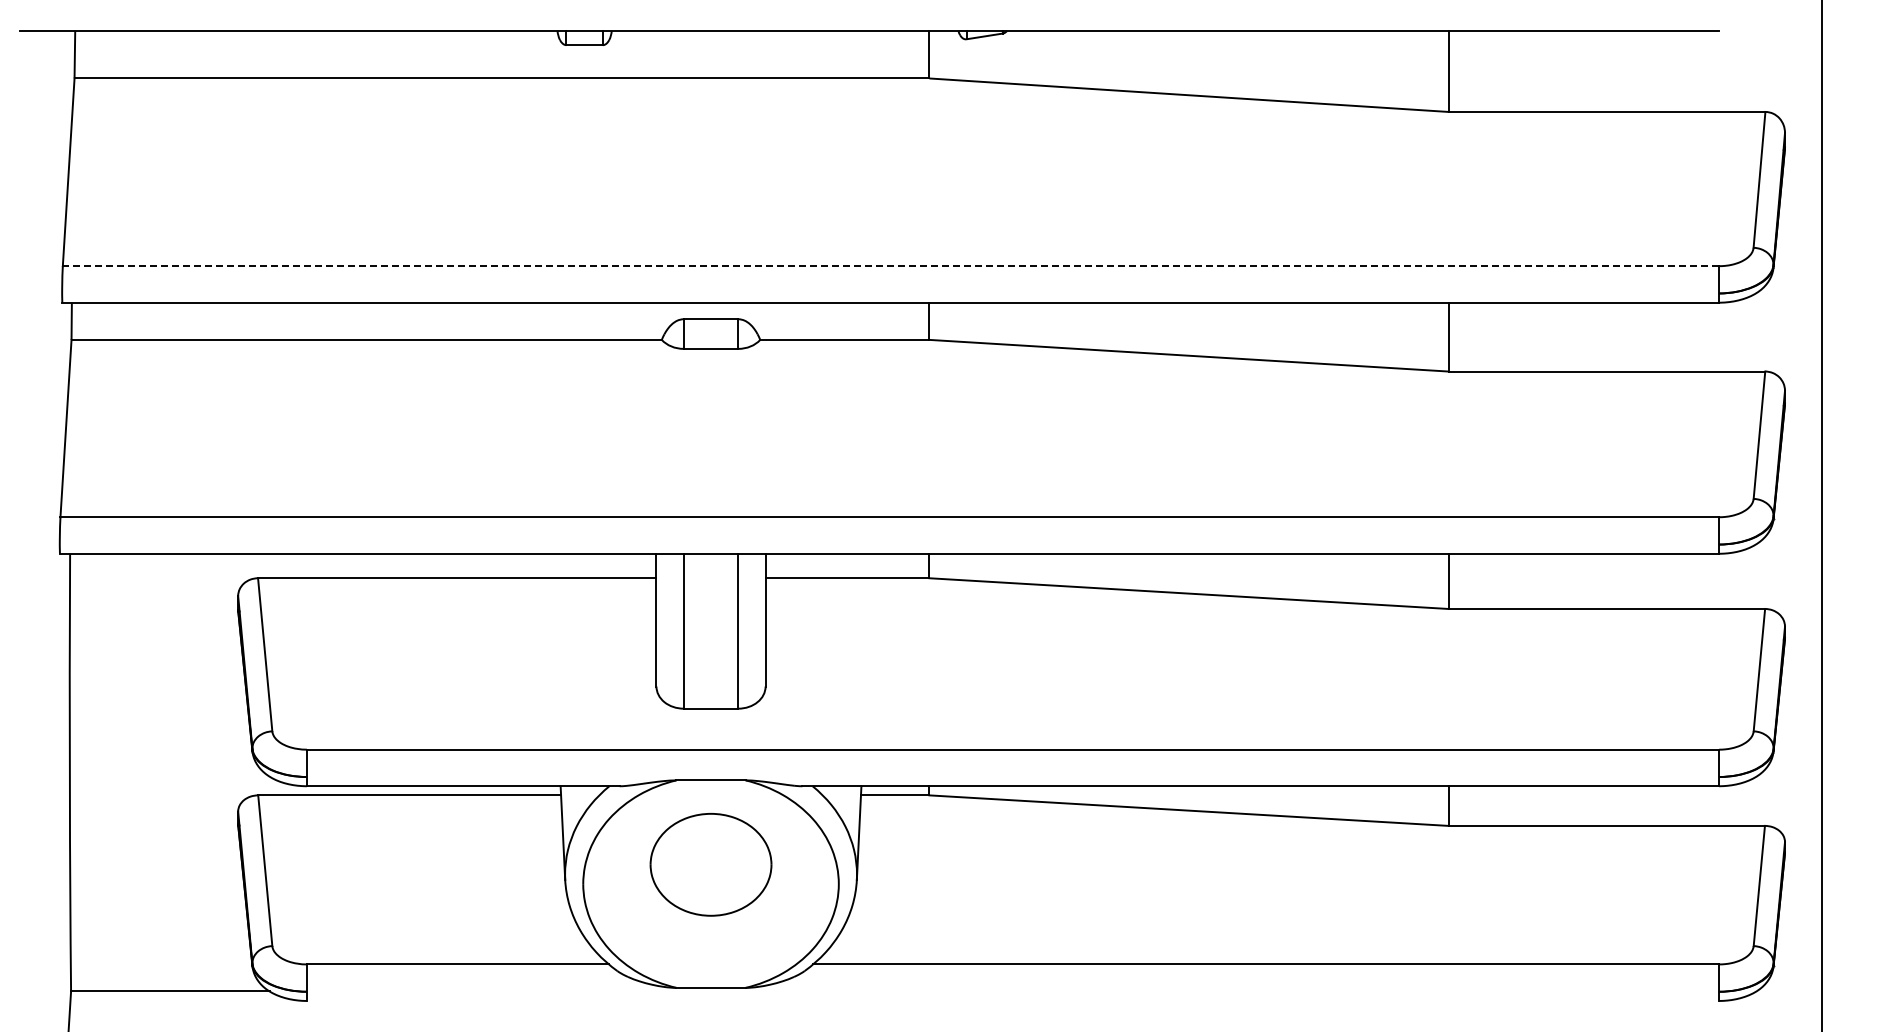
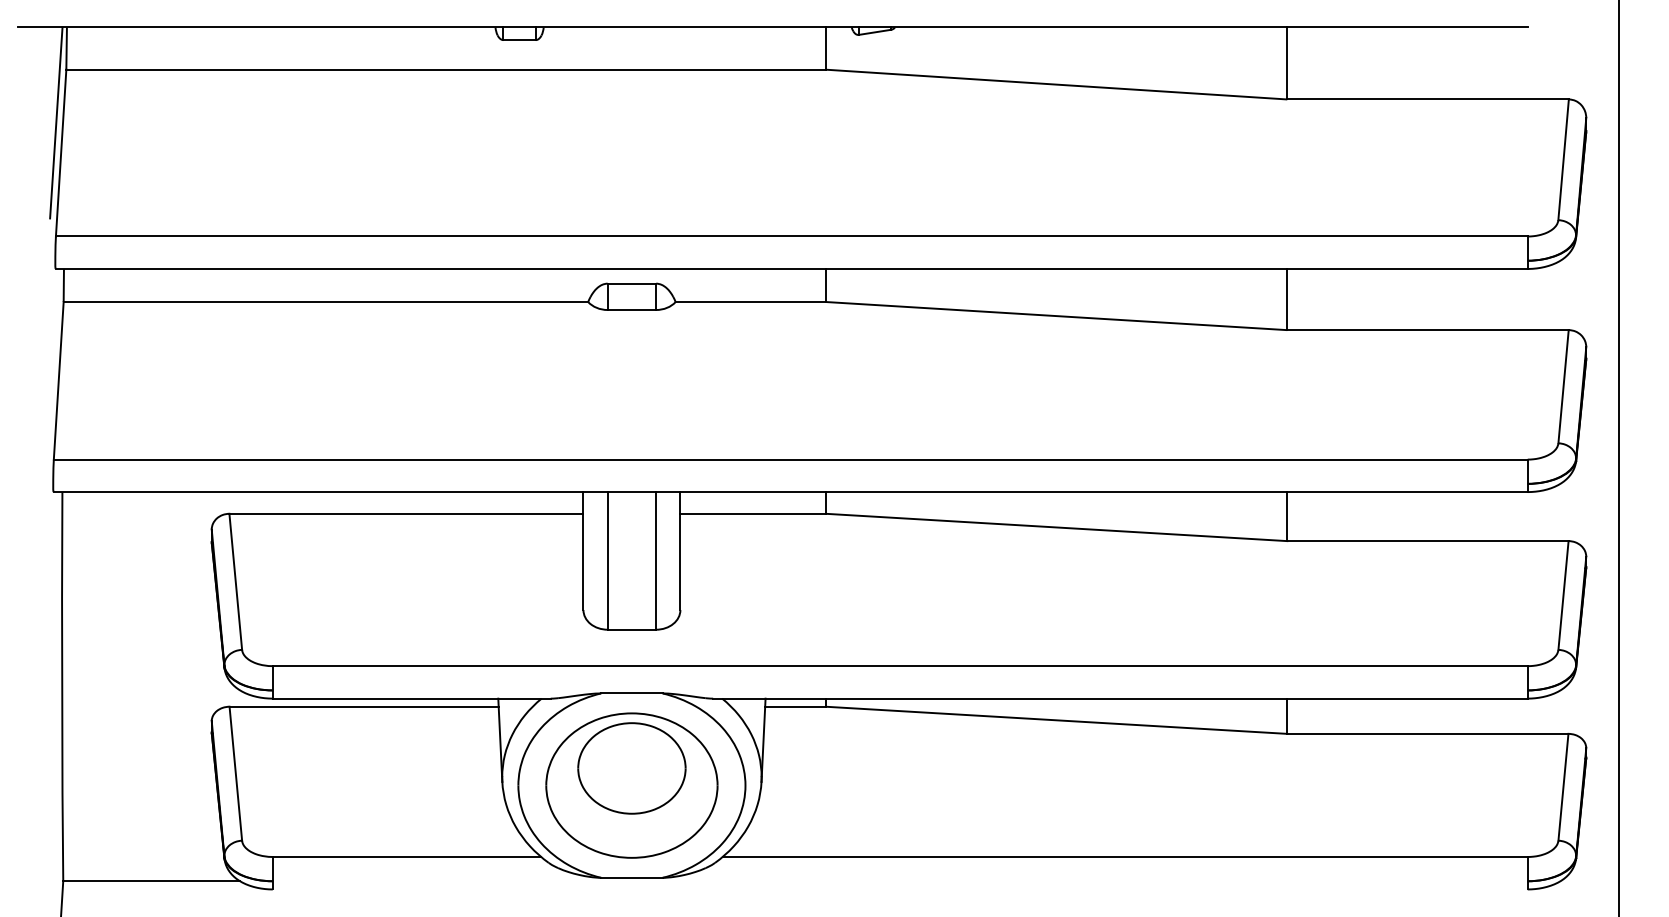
line: (63, 137) -> (56, 122), added
line: (890, 266) -> (791, 236), dashed -> solid
part: (710, 884) -> (631, 785), added

